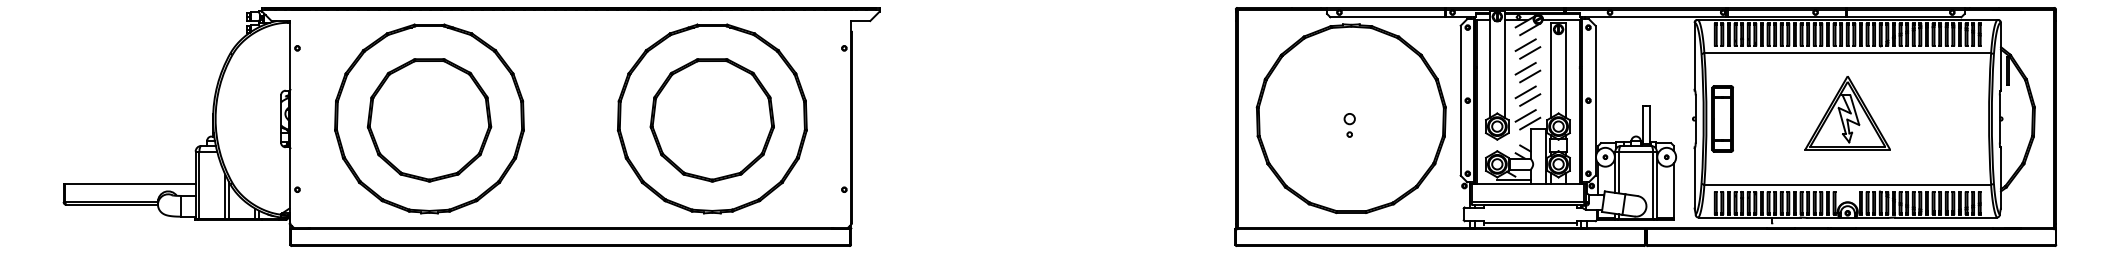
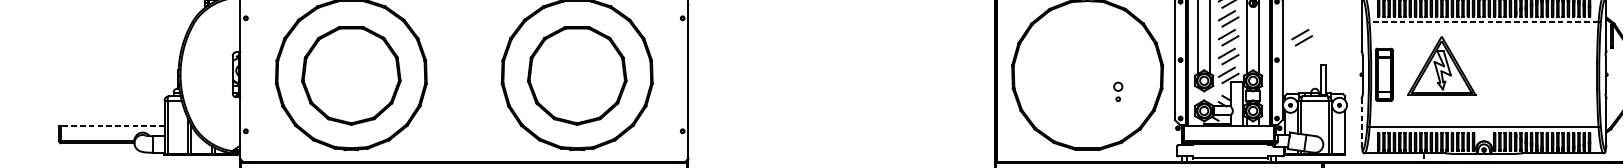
line: (1847, 53) -> (1483, 22), solid -> dashed
part: (1619, 72) -> (1301, 37), added
part: (1847, 113) -> (1441, 66), moved
part: (1349, 125) -> (1118, 91), moved
line: (1694, 178) -> (1361, 122), solid -> dashed
line: (130, 183) -> (112, 126), solid -> dashed

